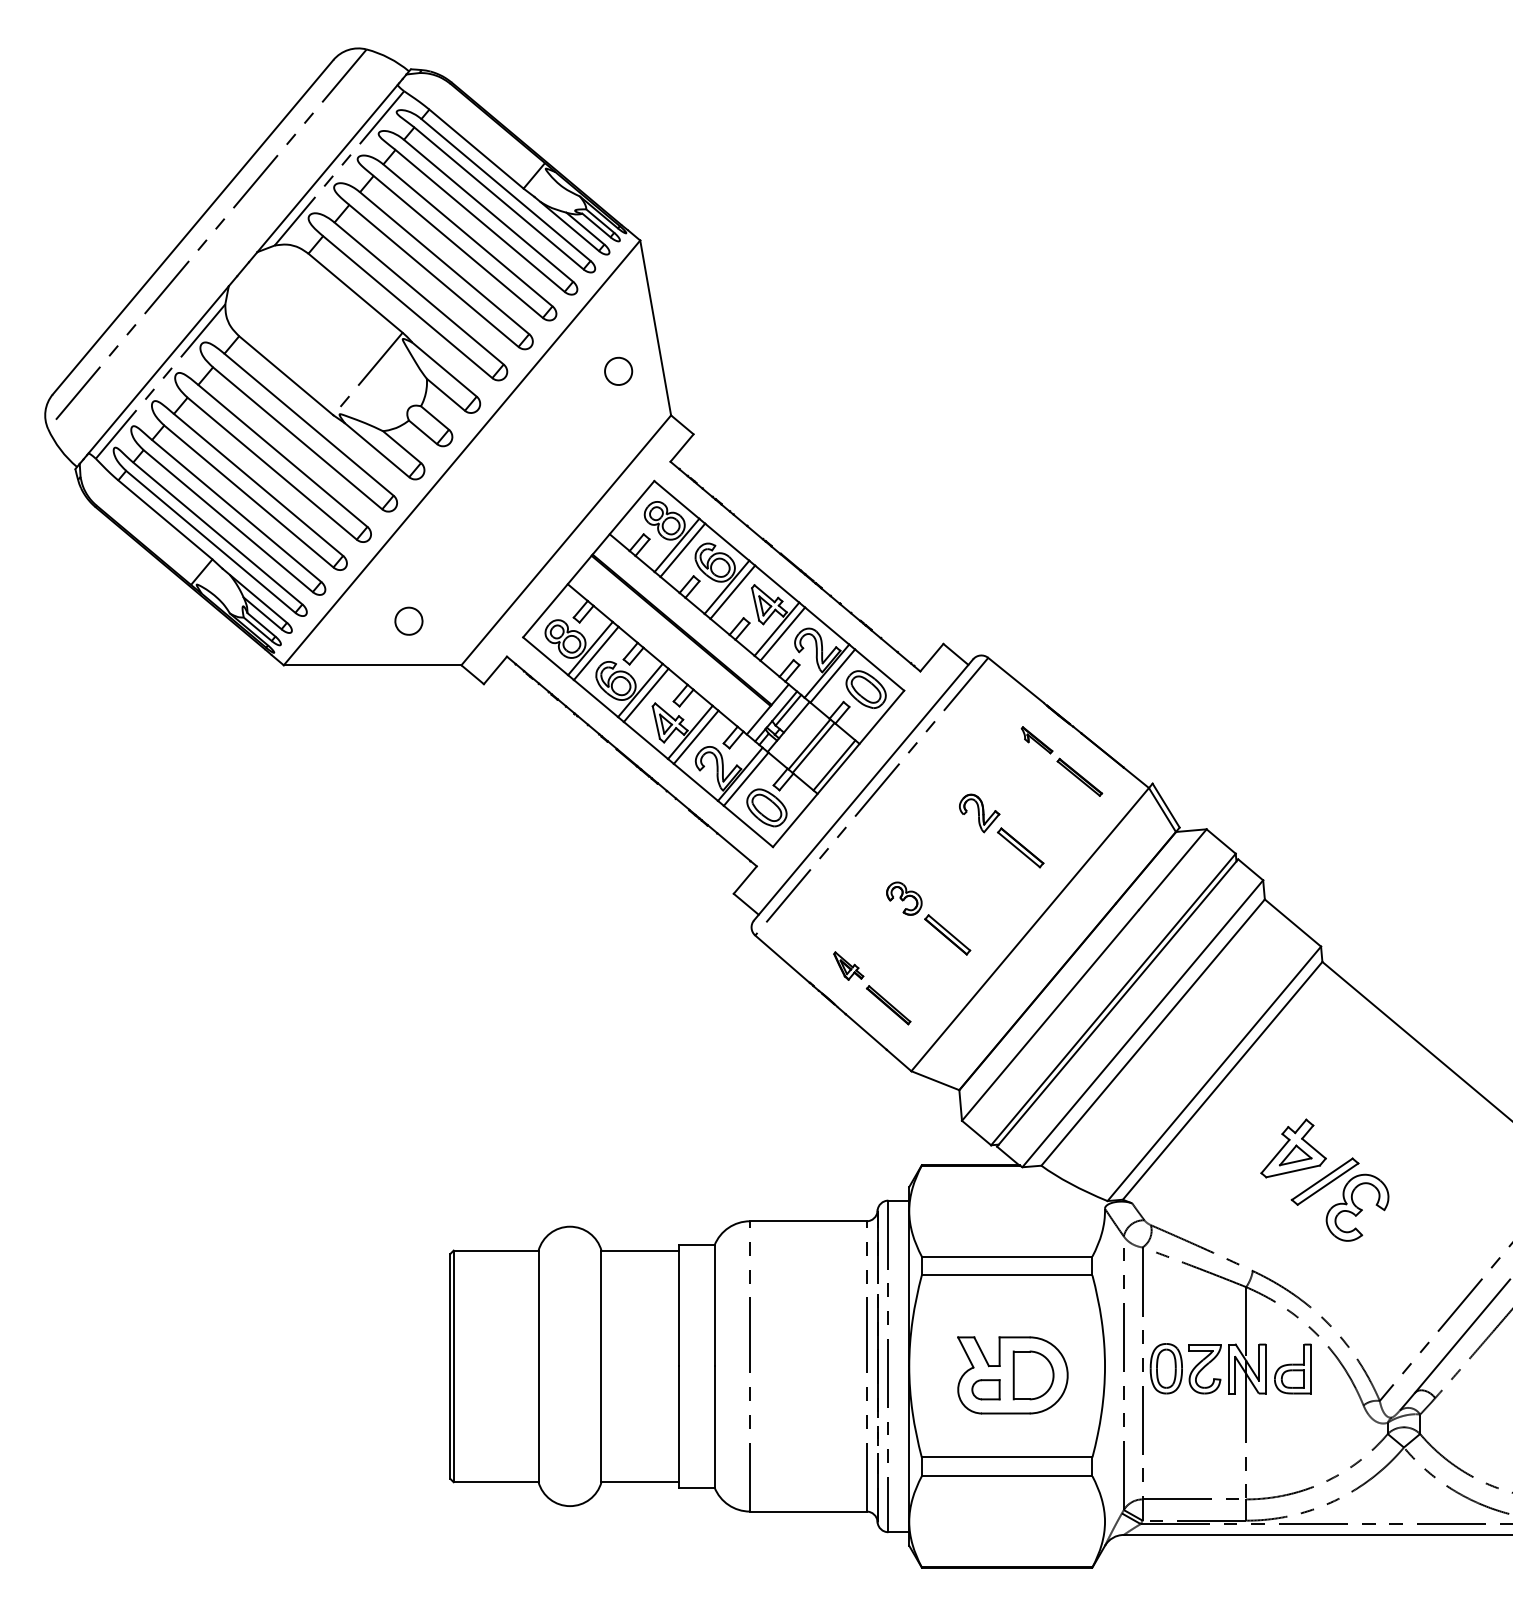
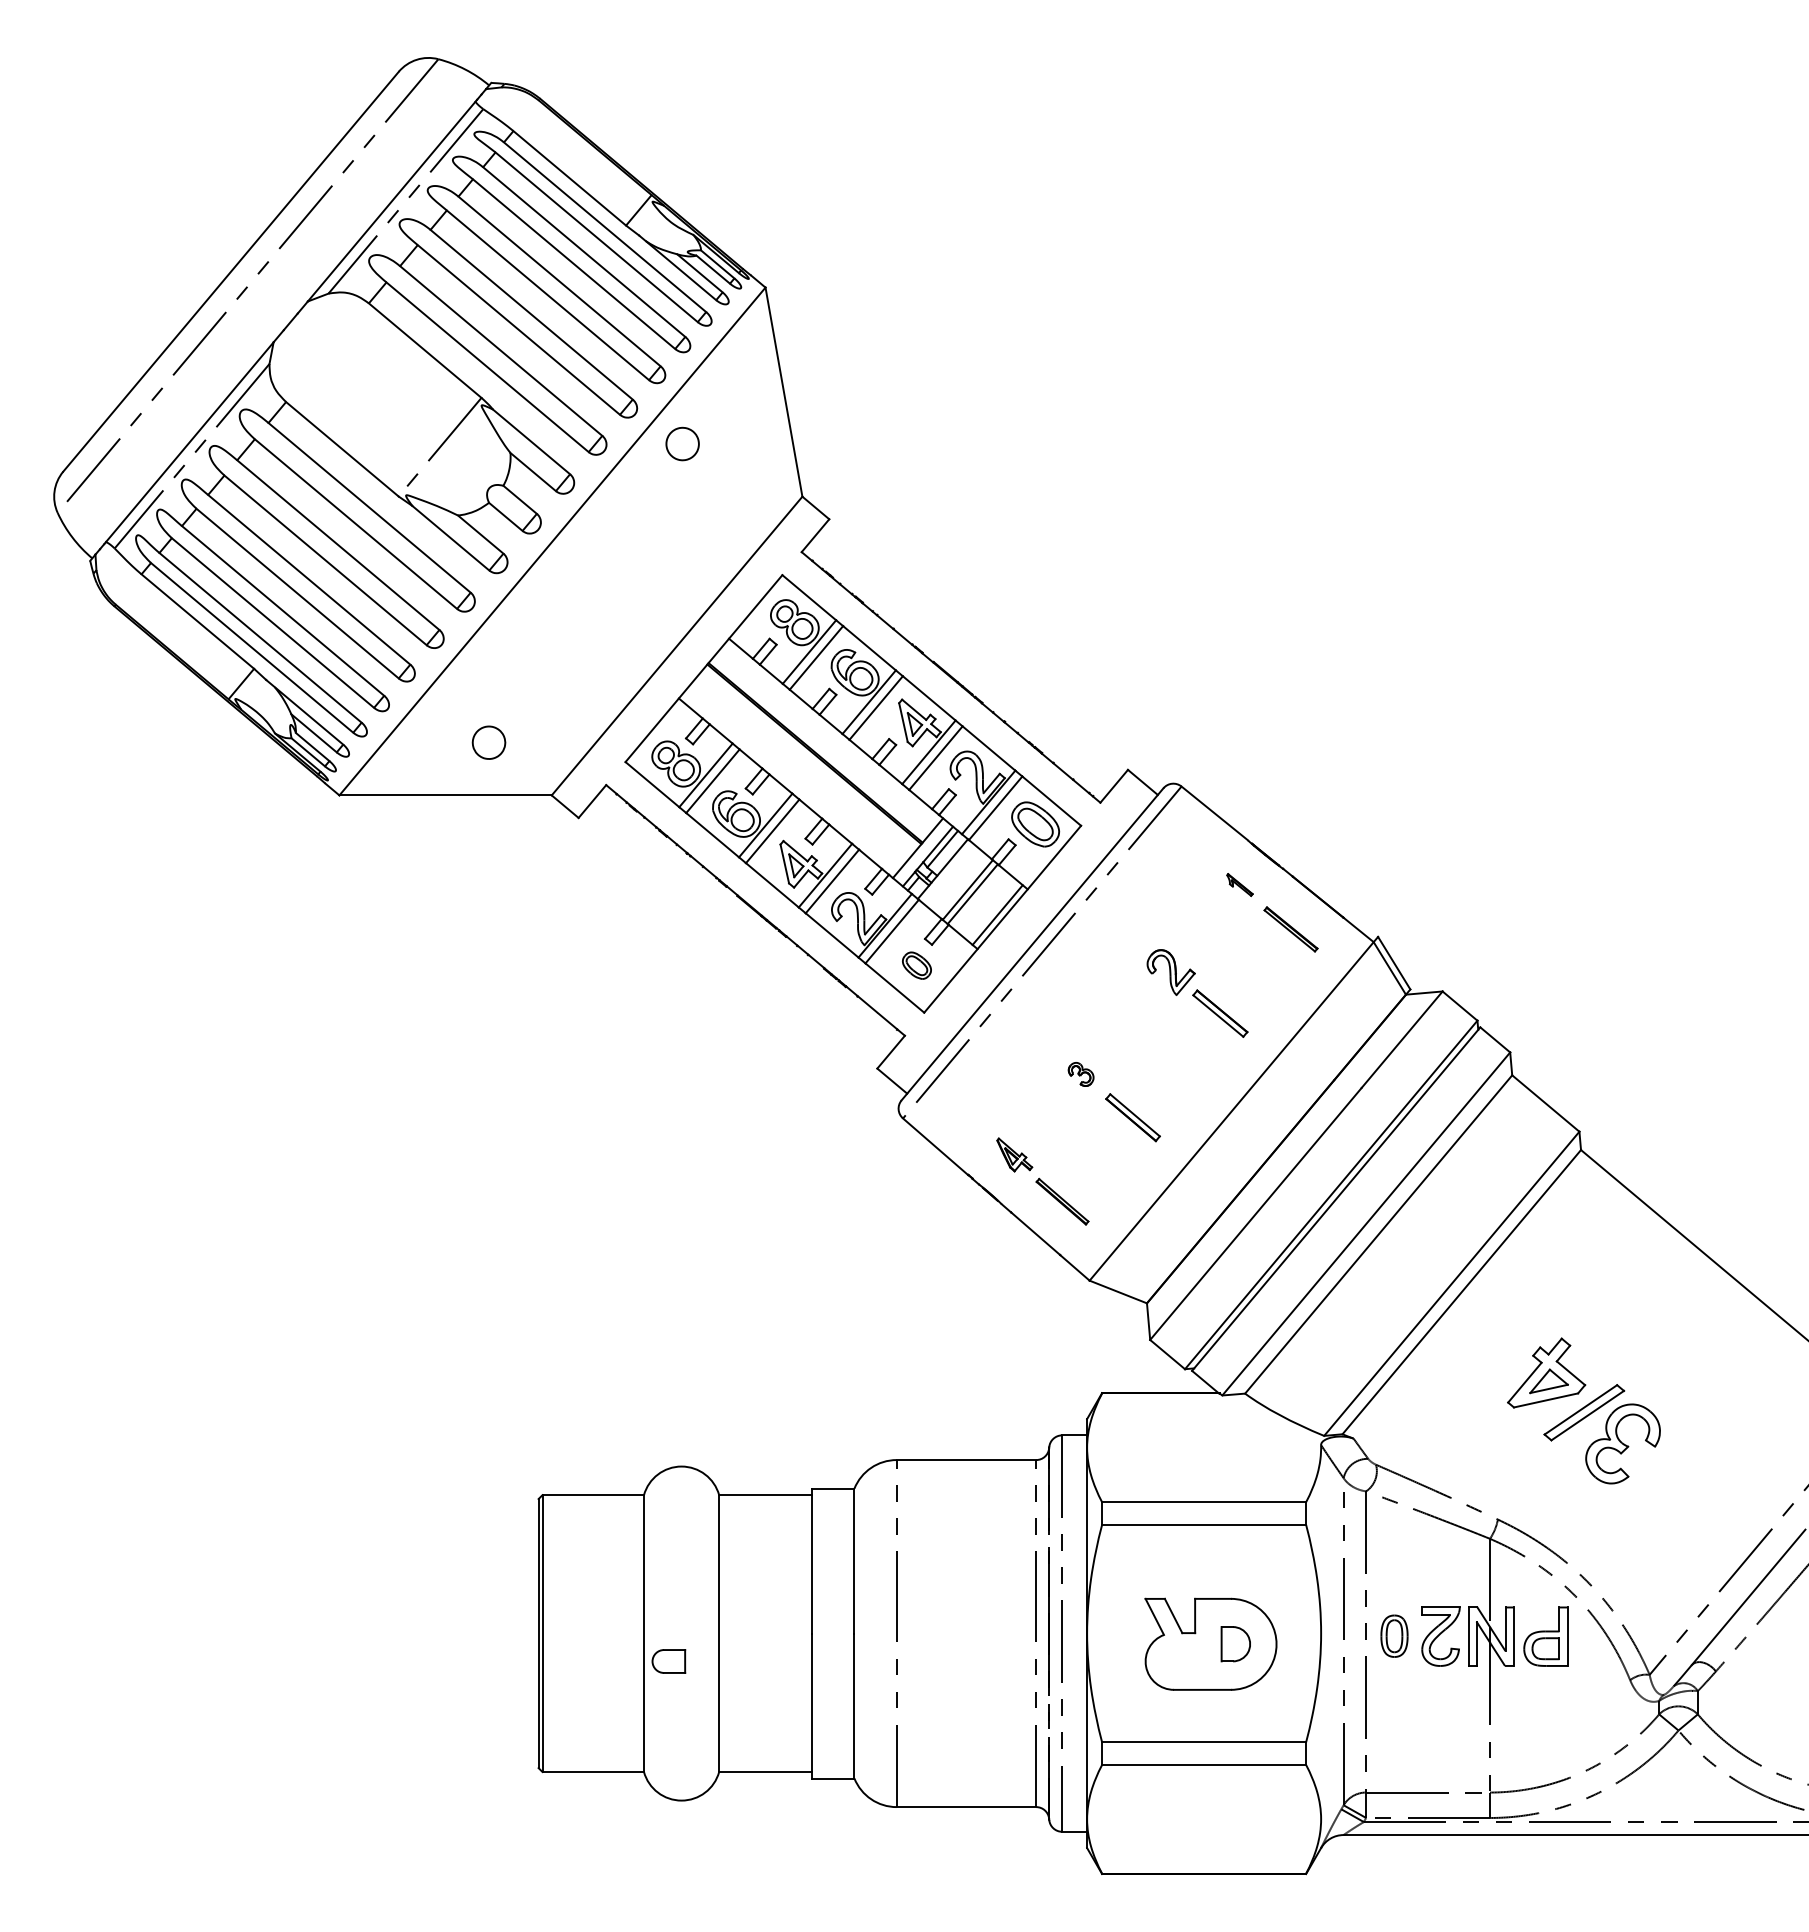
part: (618, 370) -> (682, 443), moved
part: (1036, 739) -> (1239, 884), size x0.7
part: (766, 807) -> (916, 965), size x0.6
part: (903, 898) -> (1080, 1074), size x0.6
part: (1166, 1368) -> (1394, 1635), size x0.7
part: (1033, 1374) -> (1235, 1643), size x0.6
part: (985, 1389) -> (668, 1661), moved

